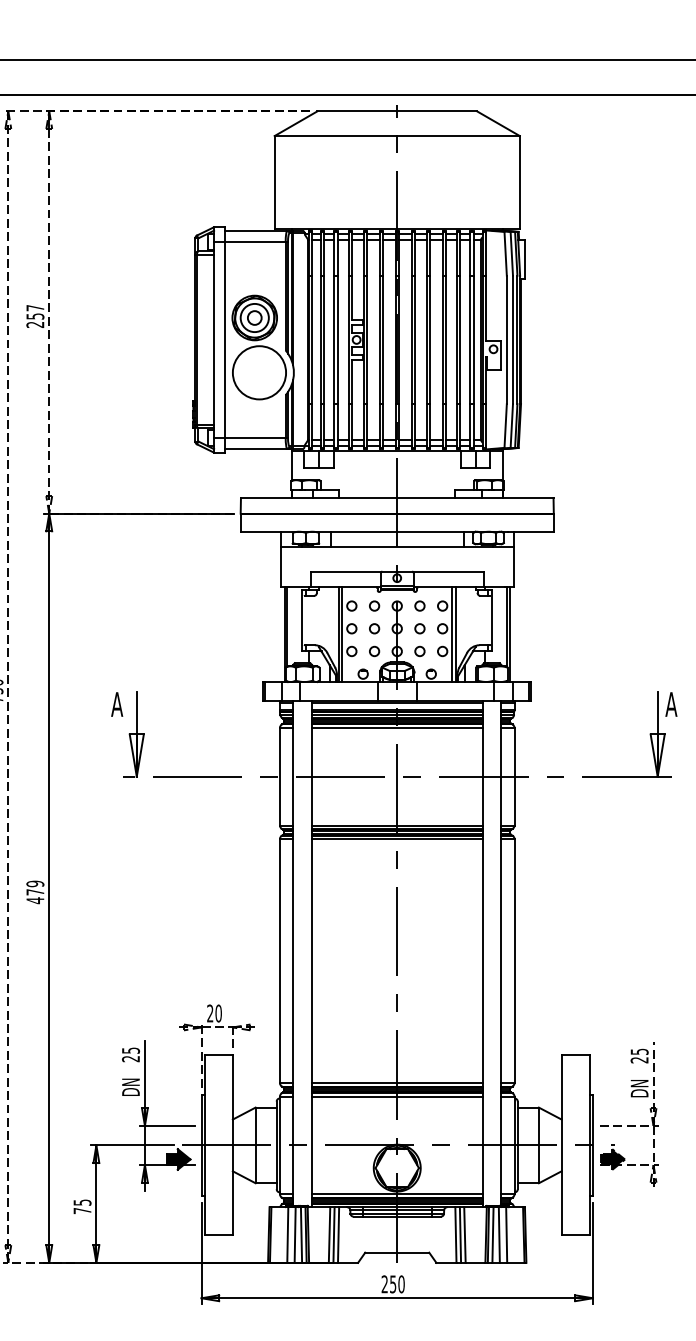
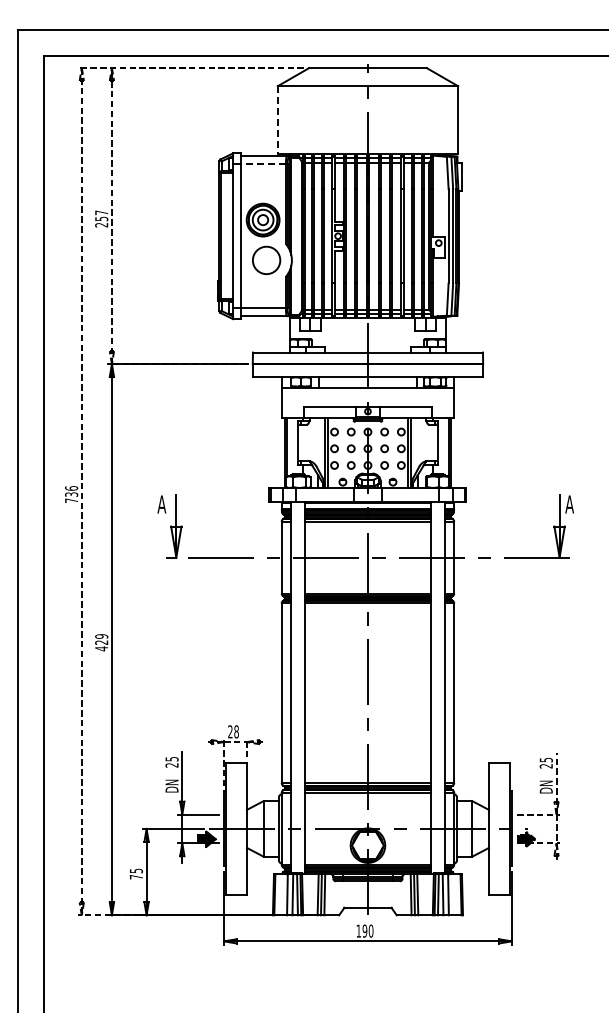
line: (274, 182) -> (277, 120), solid -> dashed
line: (255, 242) -> (263, 164), solid -> dashed
circle: (259, 372) -> (266, 260), size x0.7
text: (35, 892) -> (101, 642), 479 -> 429
text: (218, 1013) -> (236, 731), 20 -> 28
text: (388, 1283) -> (361, 930), 250 -> 190

